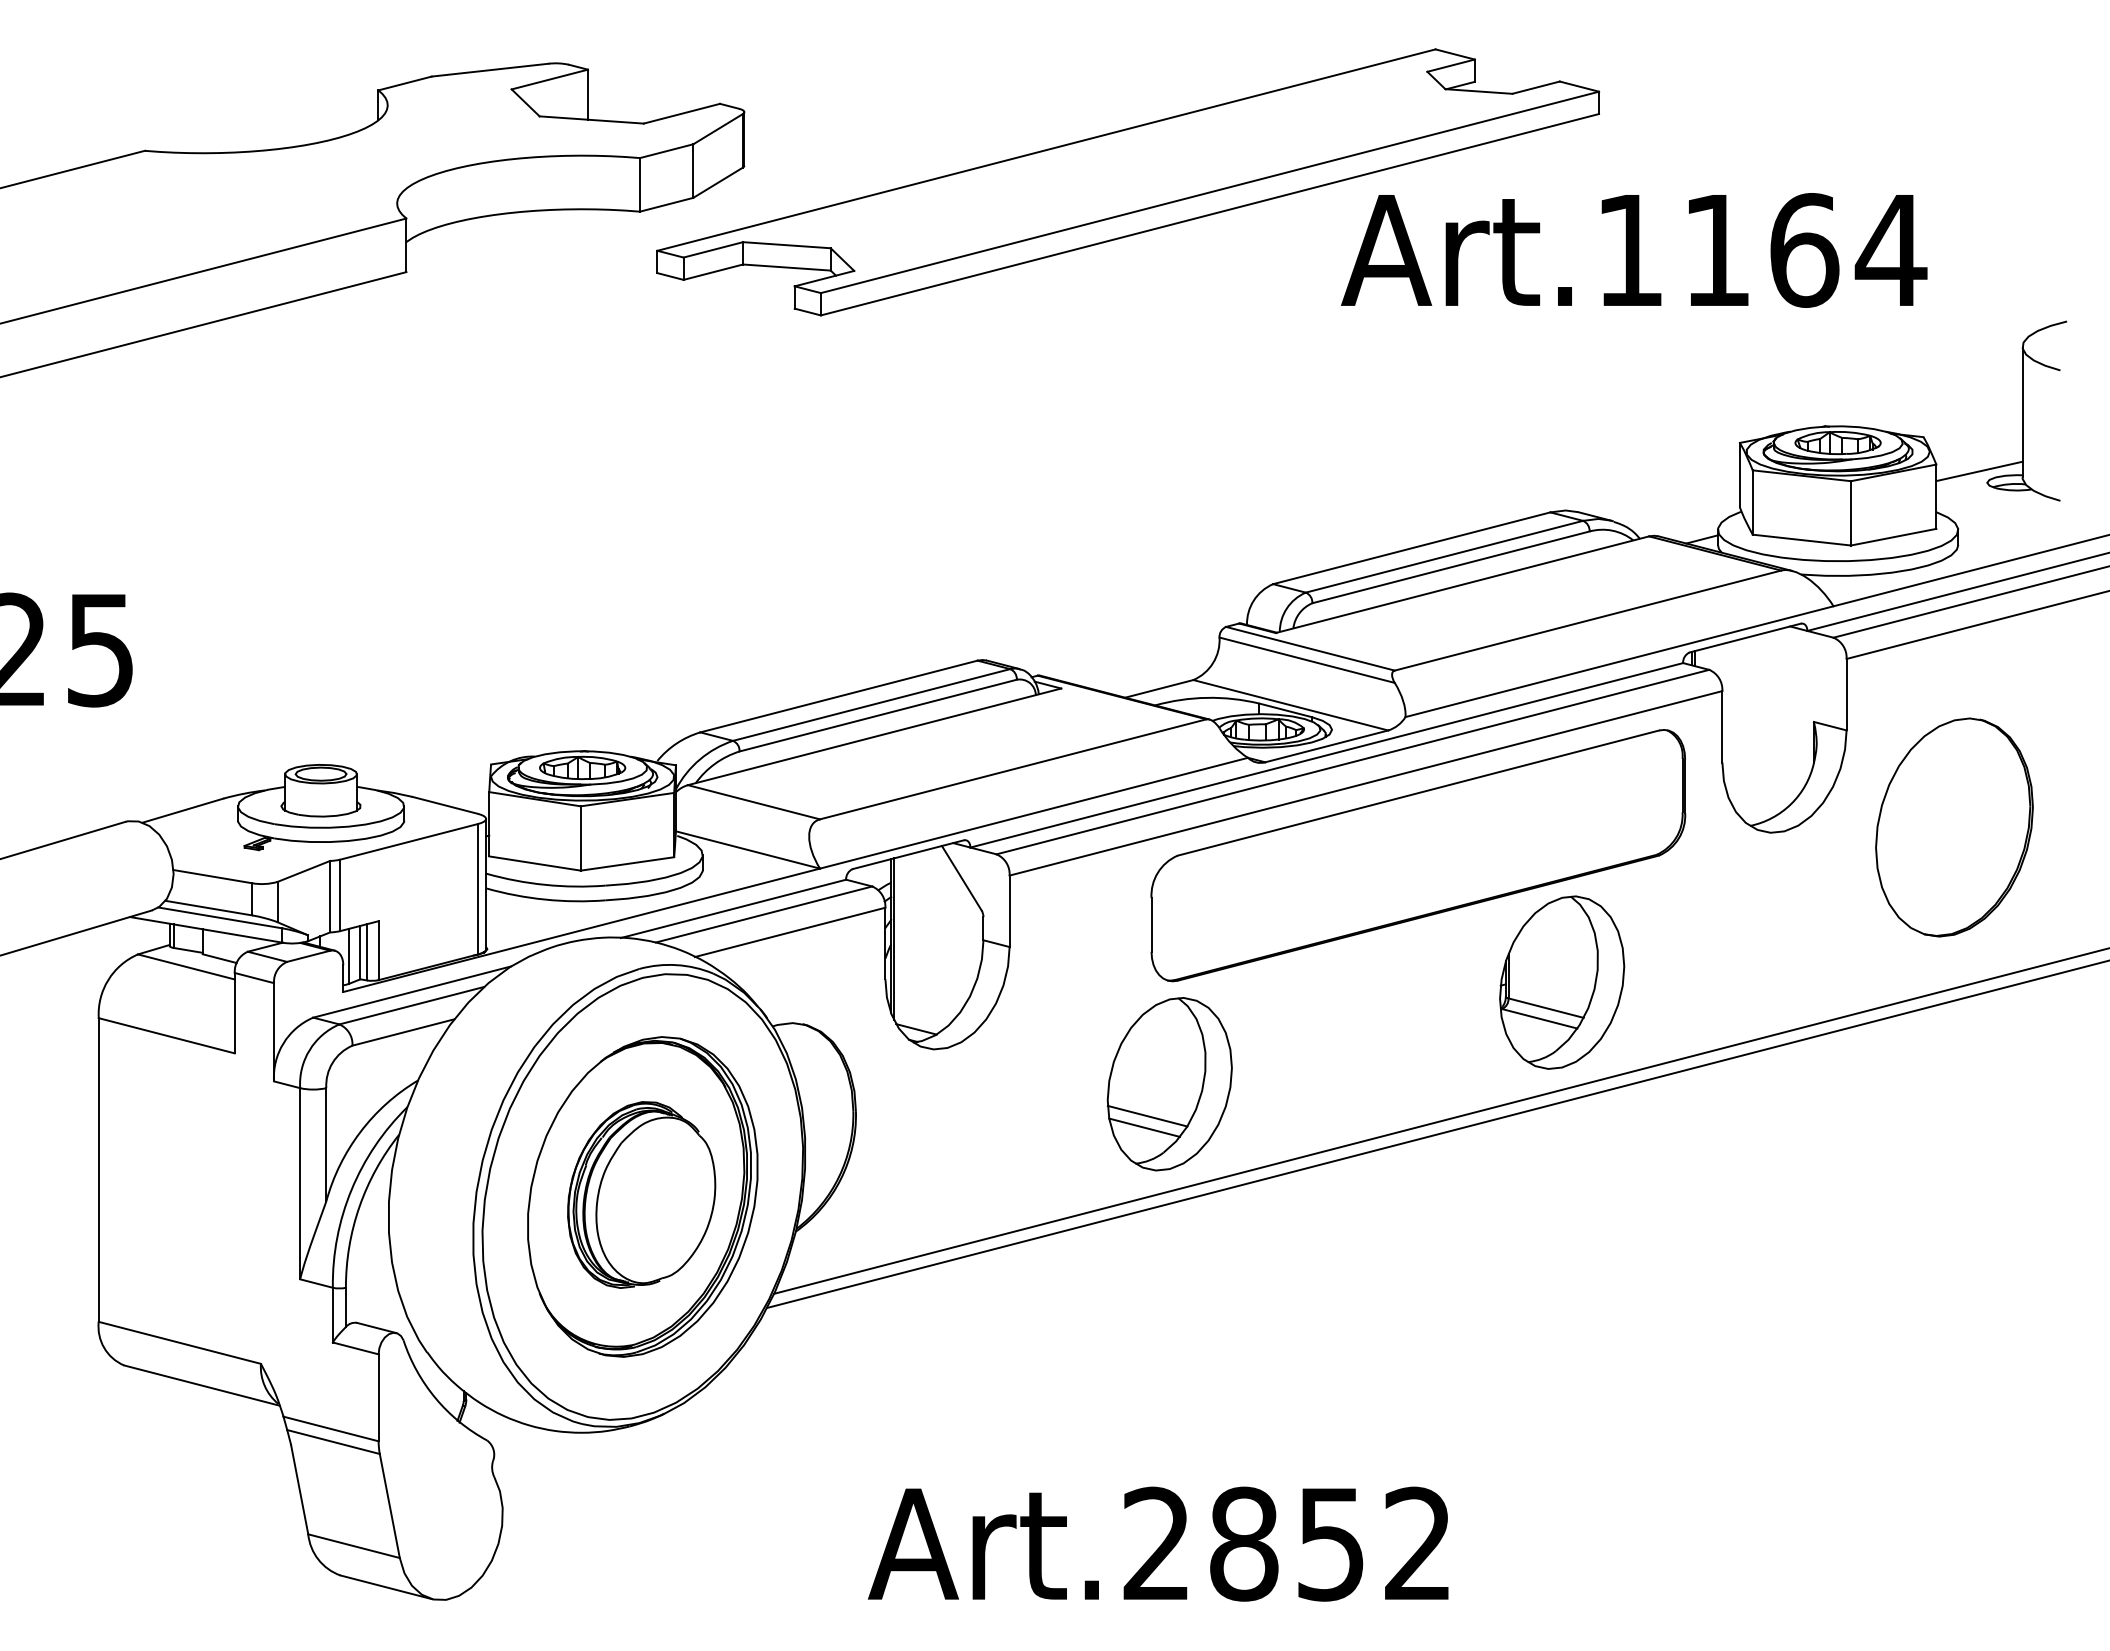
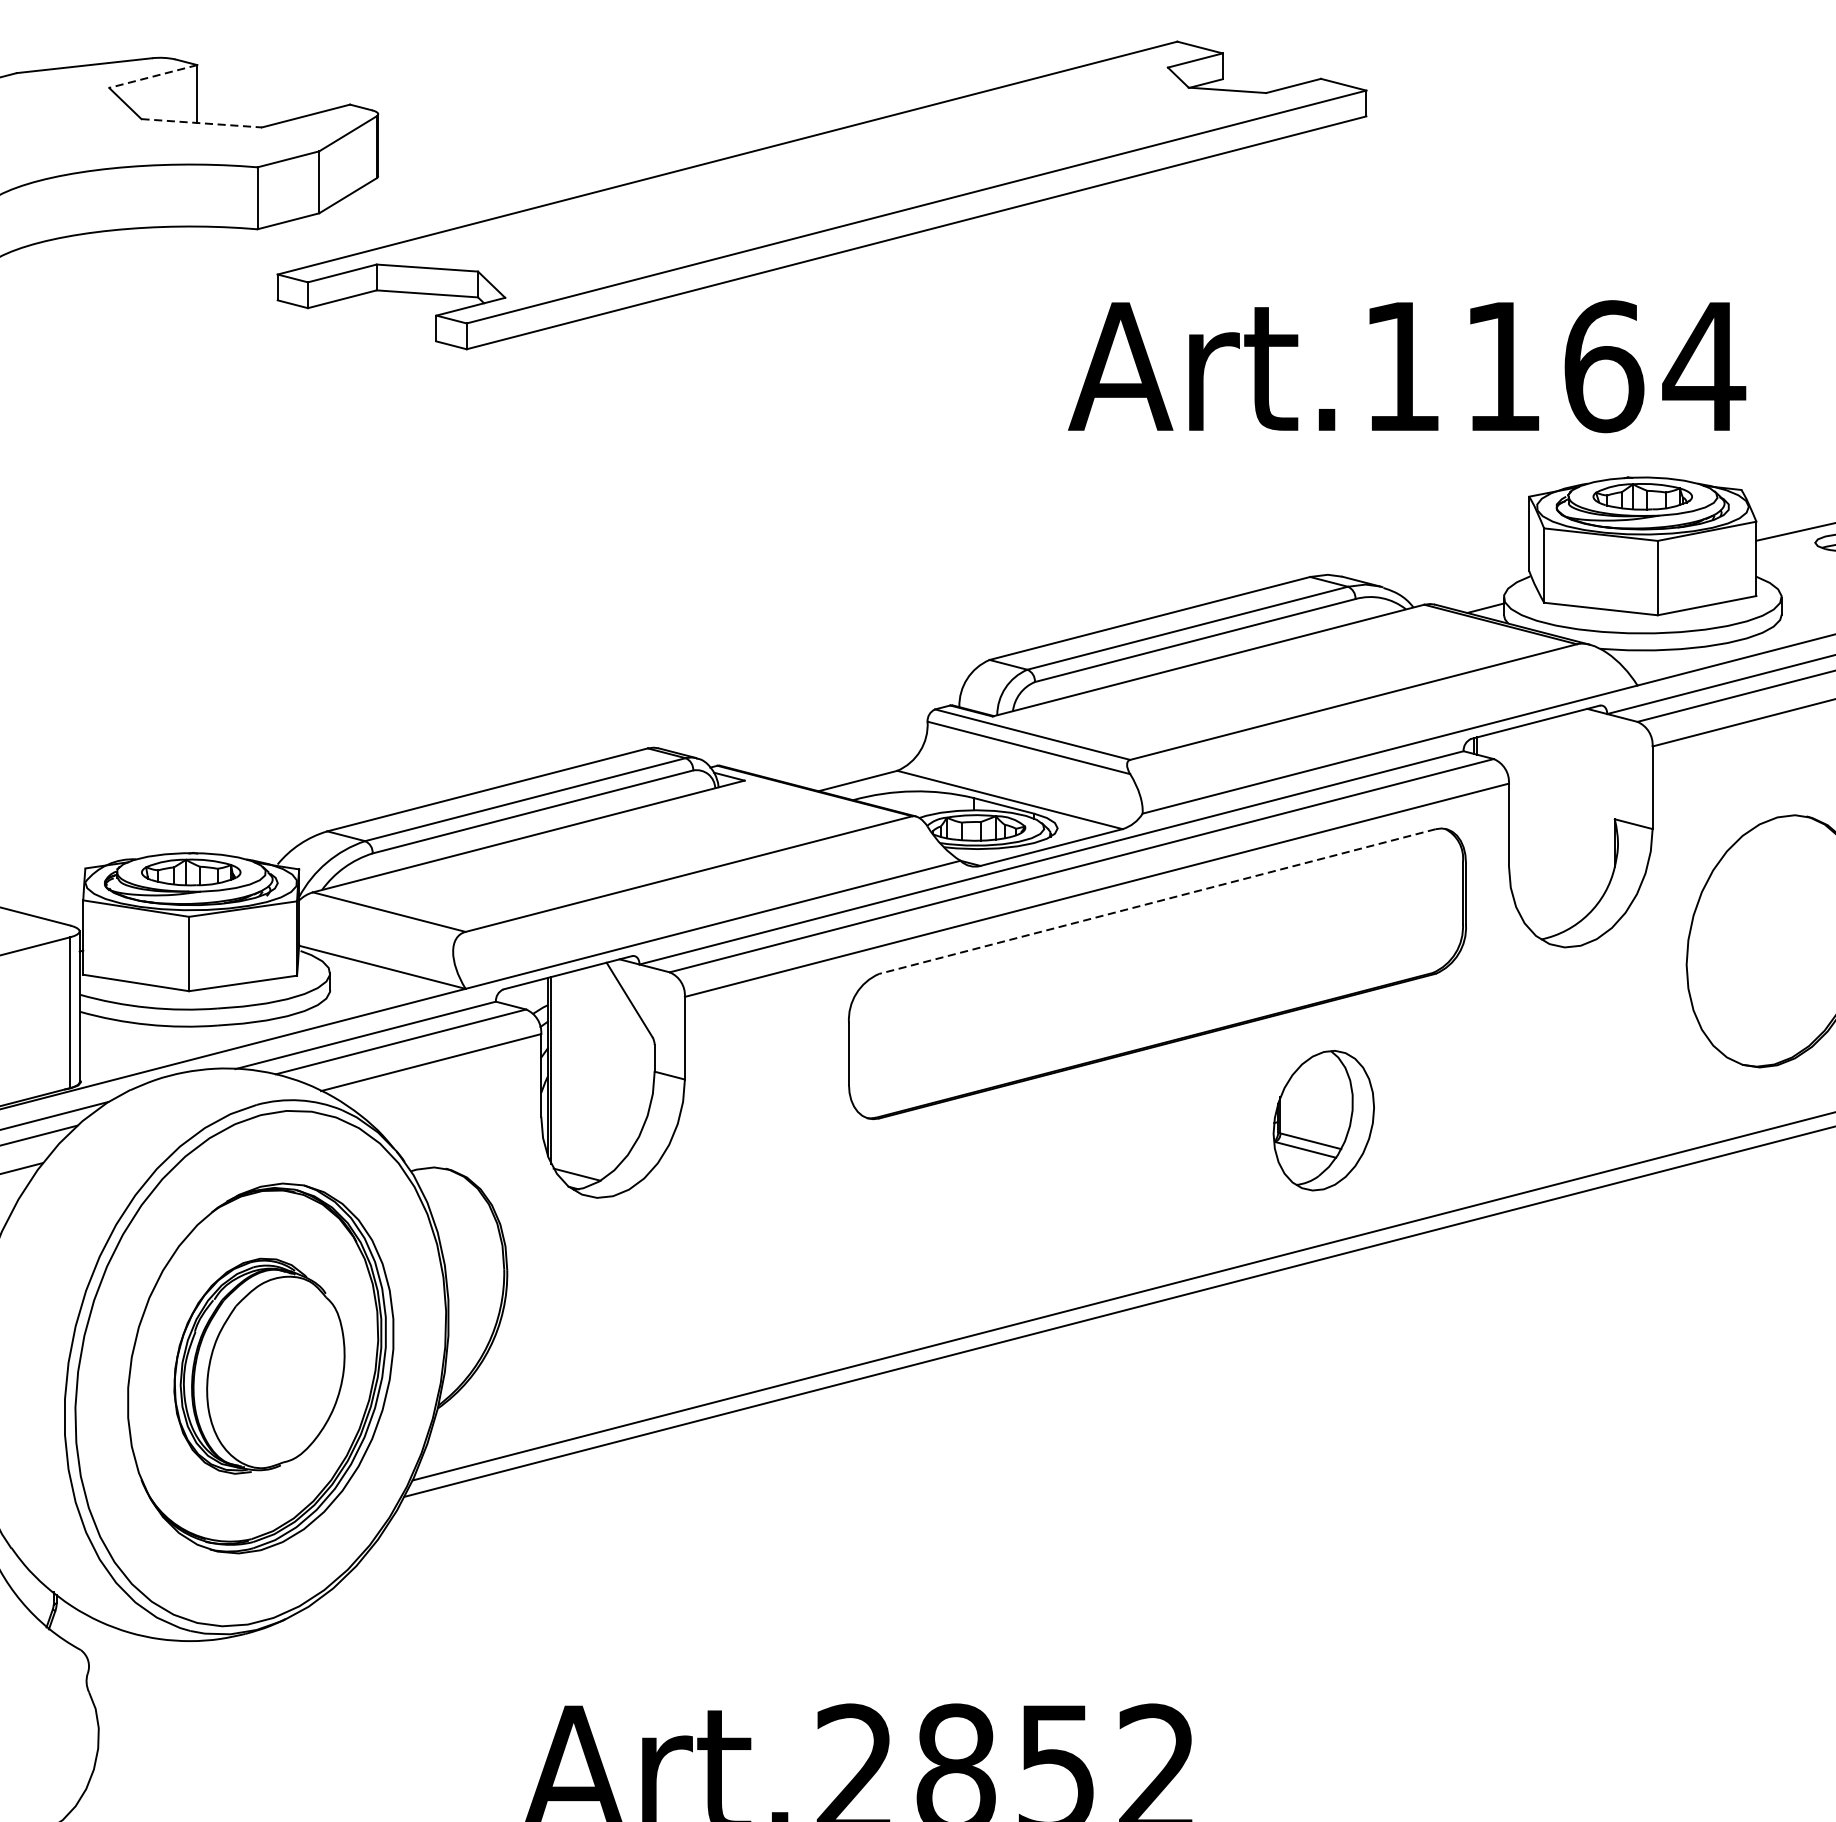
line: (549, 79) -> (152, 76), solid -> dashed
line: (592, 120) -> (202, 123), solid -> dashed
text: (1634, 250) -> (1407, 366), moved
line: (1418, 793) -> (1157, 902), solid -> dashed
part: (1562, 982) -> (1324, 1120), size x0.7
part: (1169, 1084) -> (869, 1238), removed

